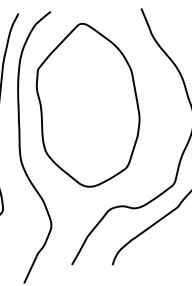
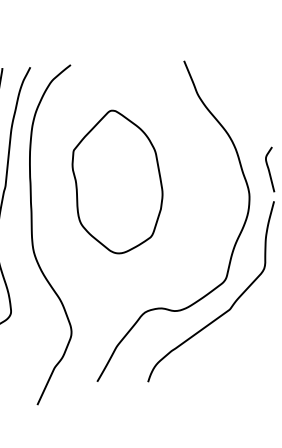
part: (88, 104) -> (117, 181), size x0.7

